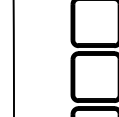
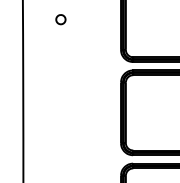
part: (35, 21) -> (59, 18), added

